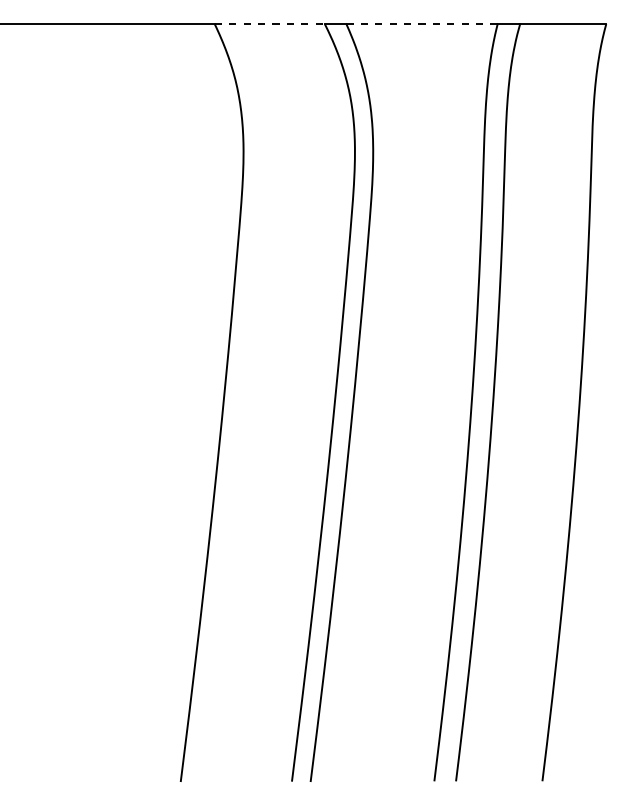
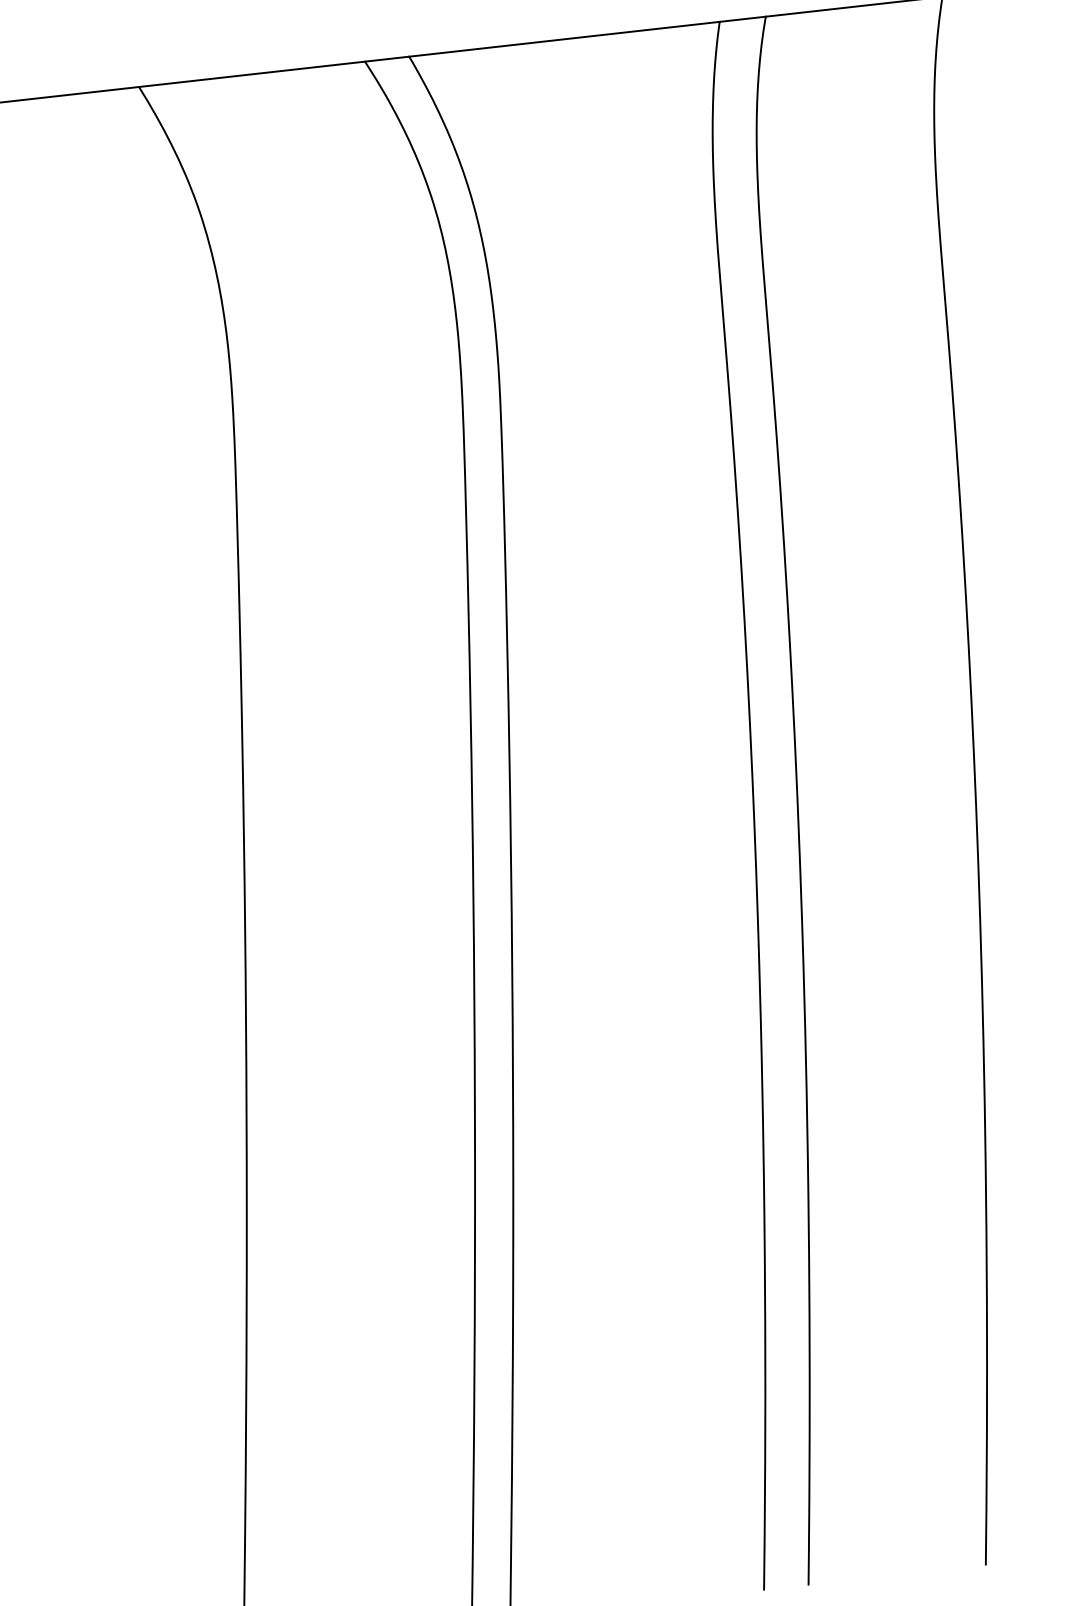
line: (270, 24) -> (253, 74), dashed -> solid
line: (422, 24) -> (565, 39), dashed -> solid

